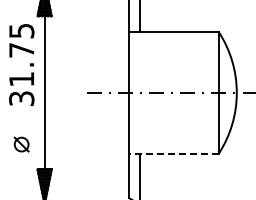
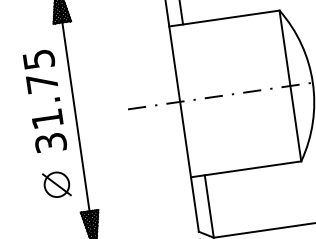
text: (21, 64) -> (44, 100), moved
part: (21, 144) -> (56, 184), size x1.43
line: (173, 154) -> (245, 169), dashed -> solid

